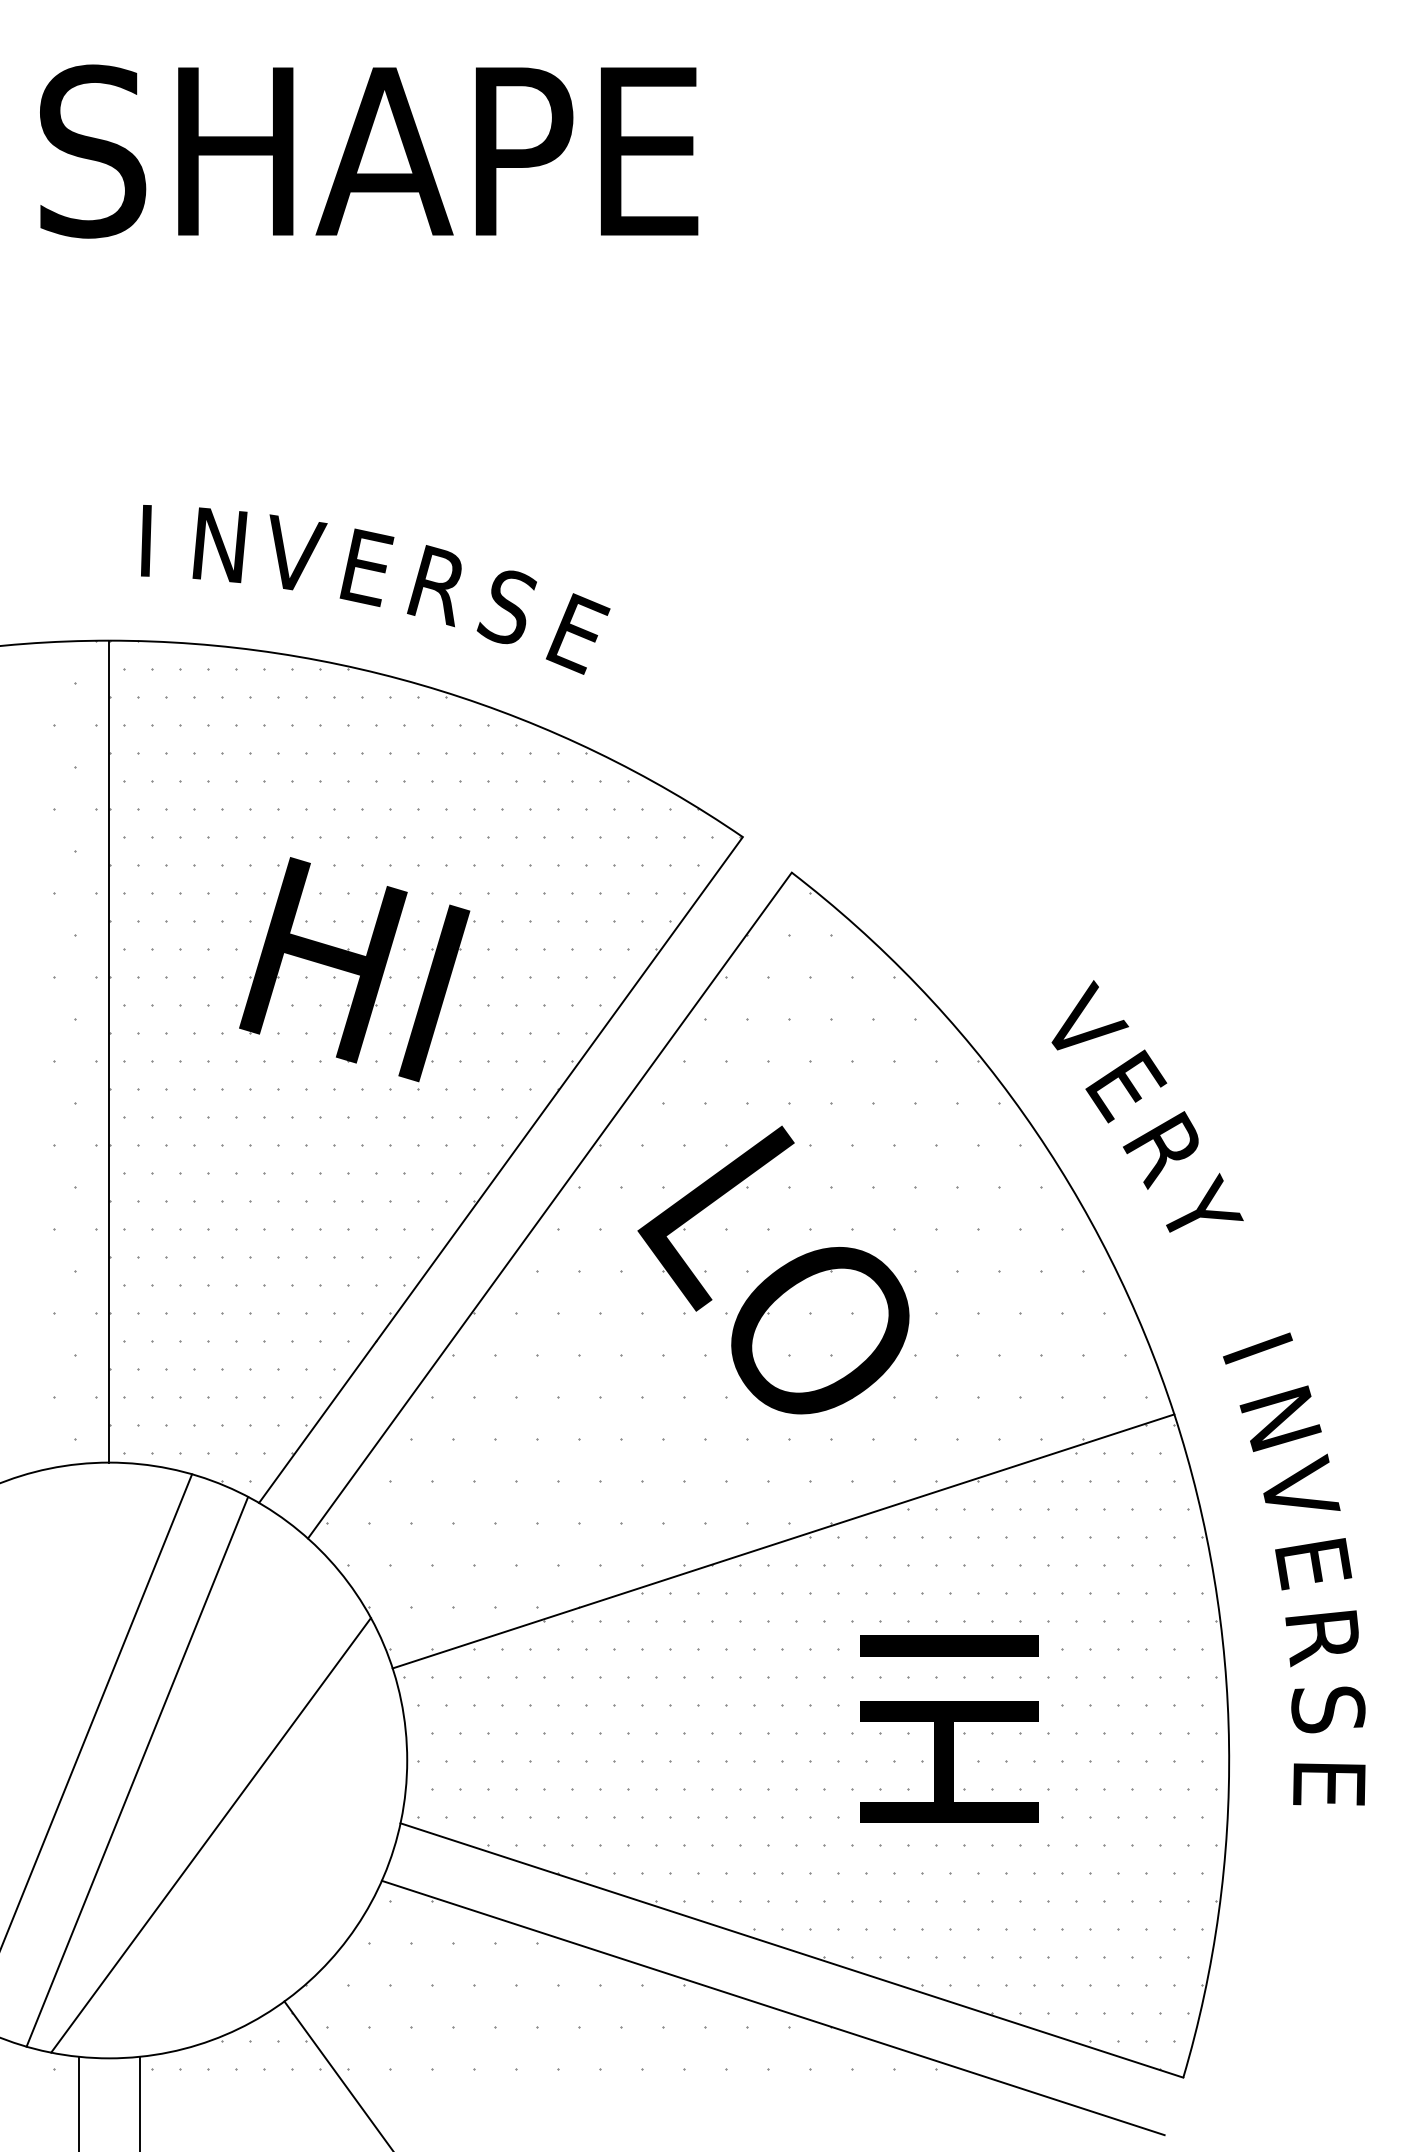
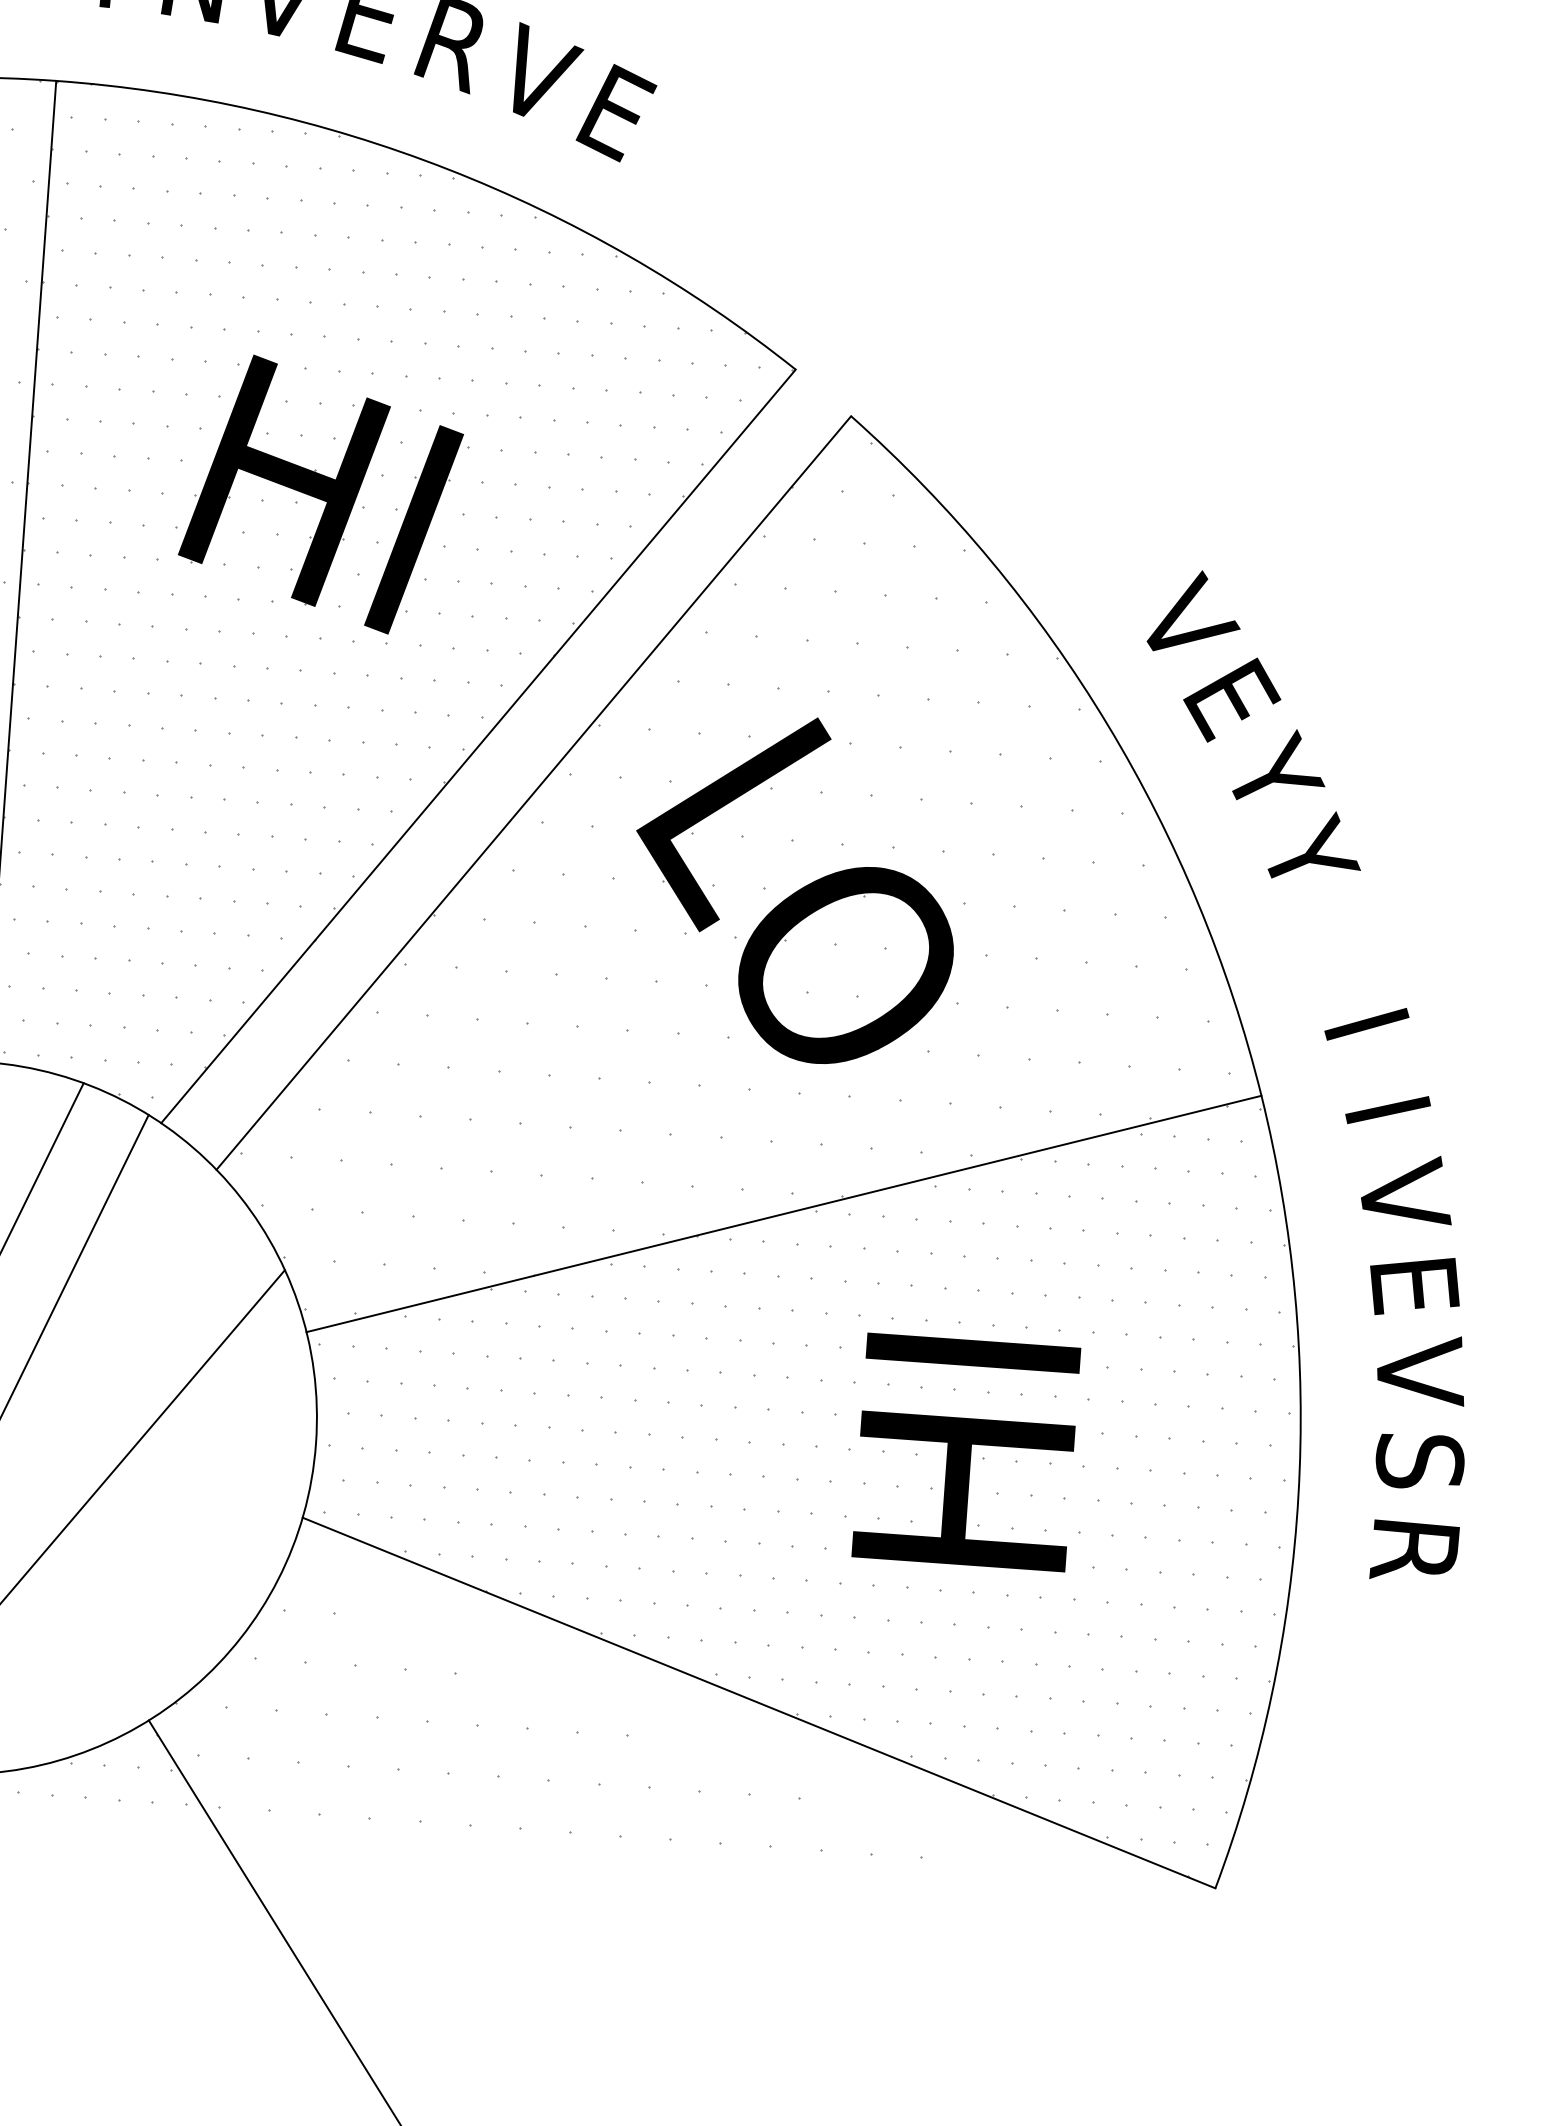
text: (511, 604) -> (539, 72), S -> V
text: (1166, 1147) -> (1274, 776), R -> Y
text: (1280, 1418) -> (1387, 1109), N -> I
text: (1323, 1635) -> (1420, 1372), R -> V
text: (1329, 1785) -> (1414, 1552), E -> R
line: (772, 2007) -> (730, 1769), removed

